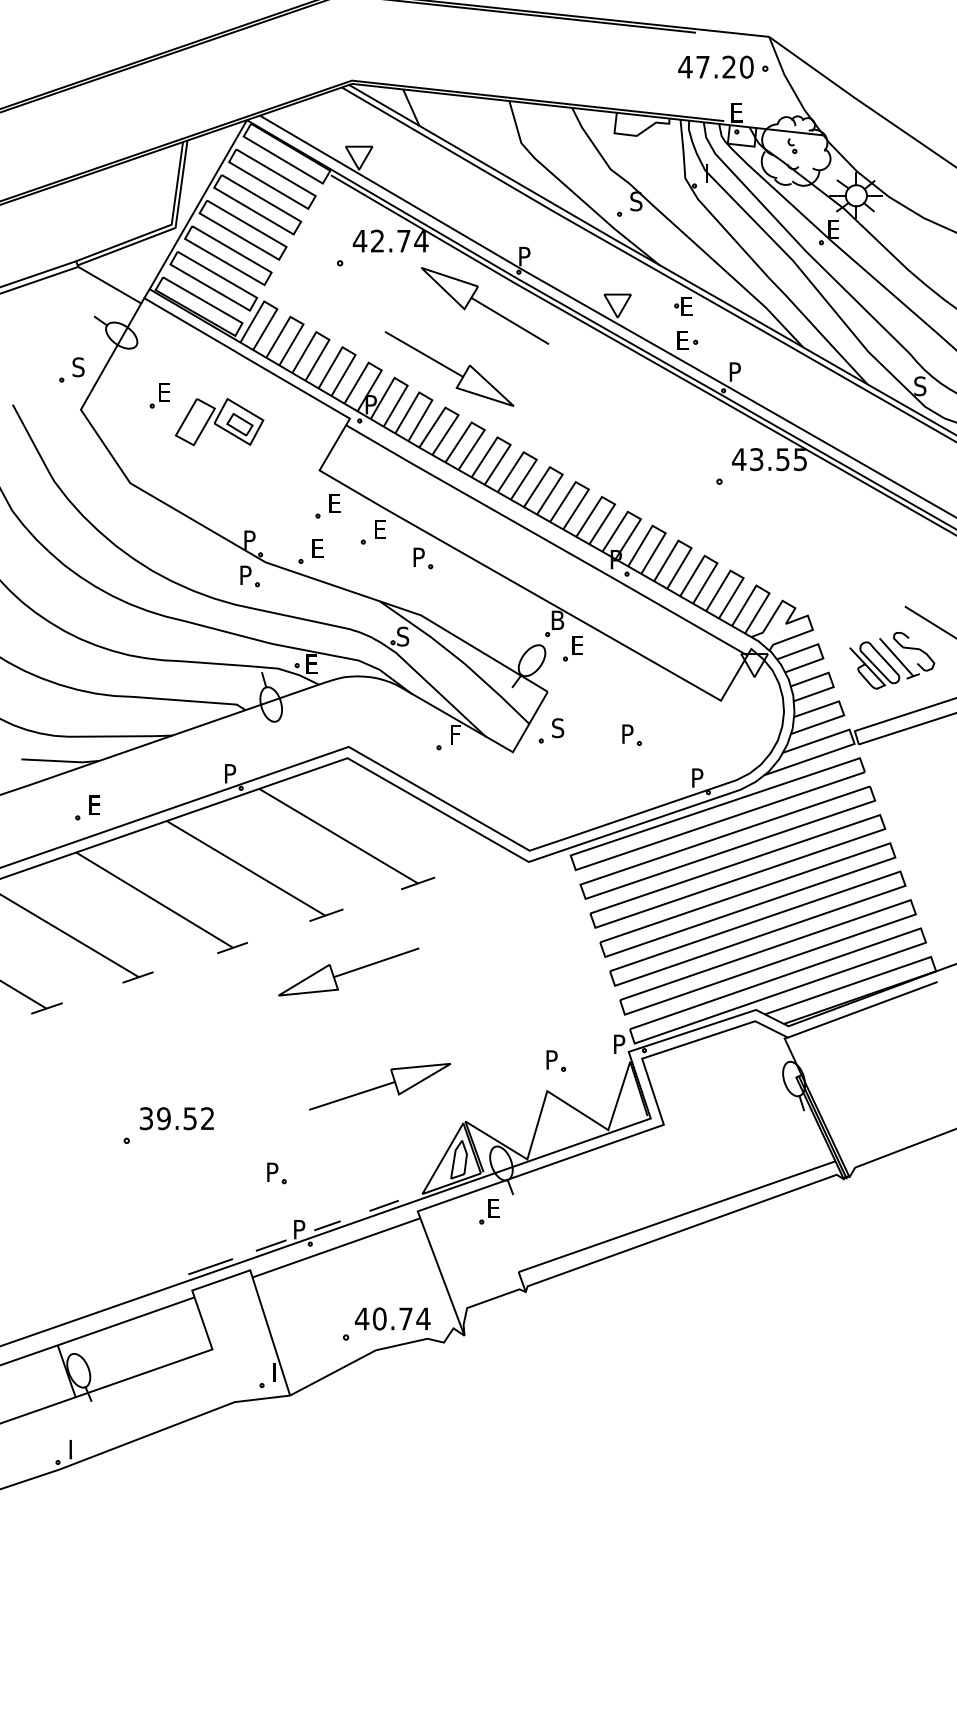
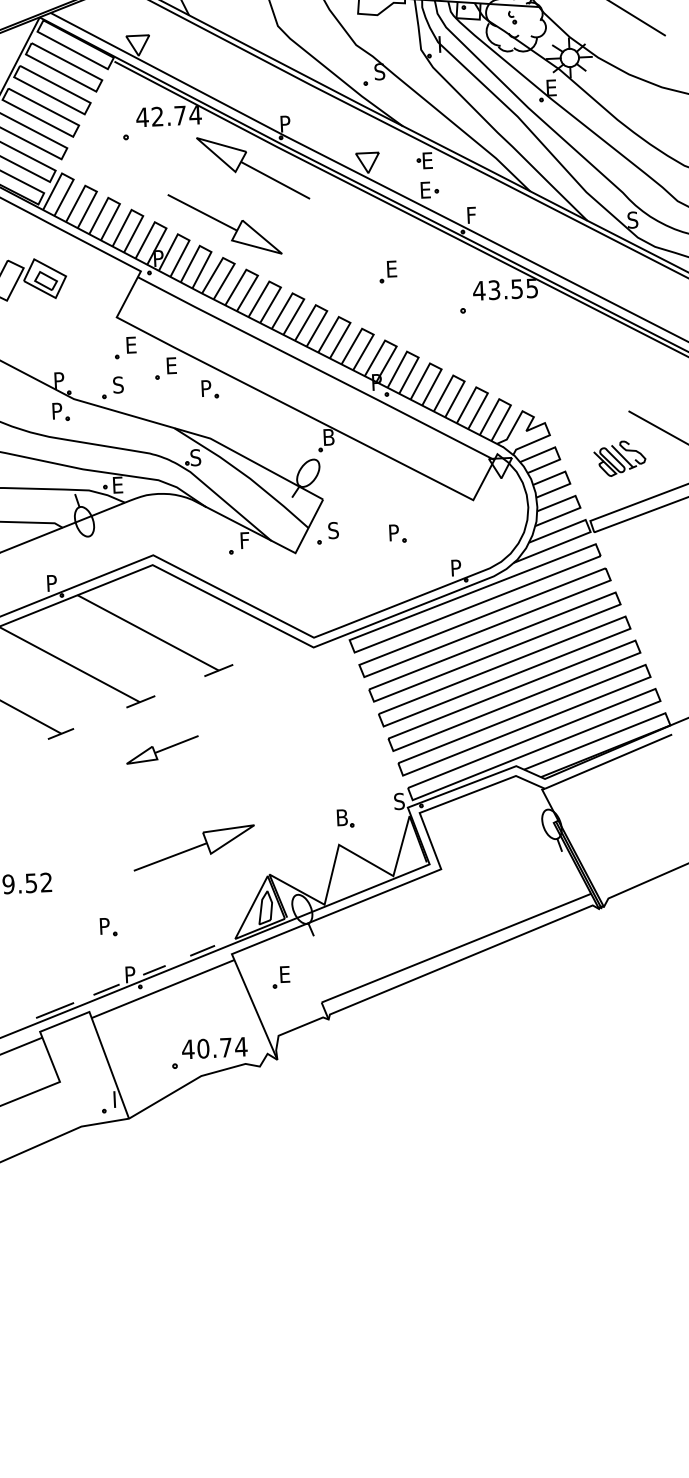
text: (734, 371) -> (471, 214), P -> F
text: (317, 548) -> (118, 384), E -> S
part: (572, 648) -> (387, 271), moved
part: (892, 660) -> (620, 458), size x0.7
part: (348, 971) -> (162, 749), size x0.6
text: (619, 1044) -> (399, 801), P -> S
text: (553, 1059) -> (343, 817), P -> B
part: (489, 1211) -> (281, 977), moved

